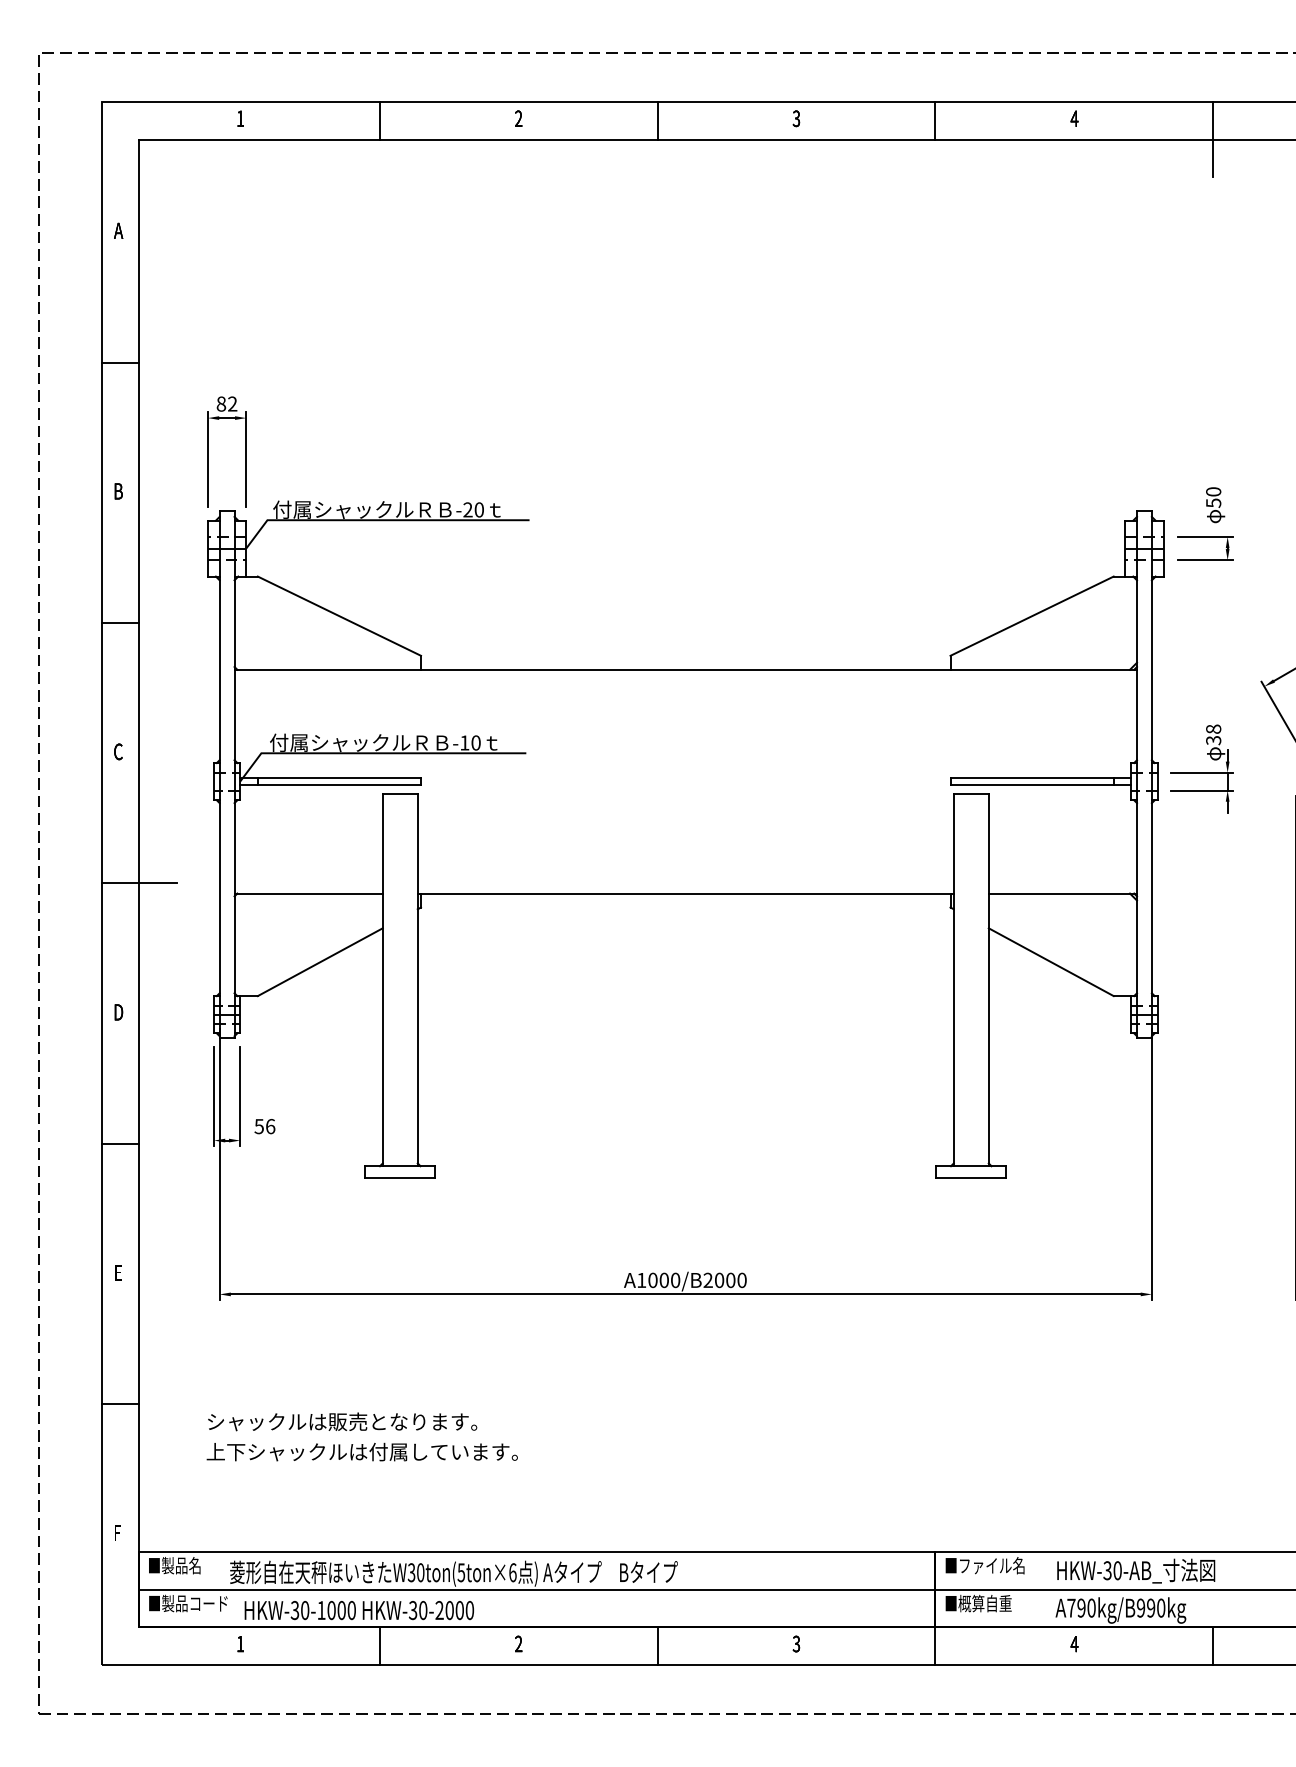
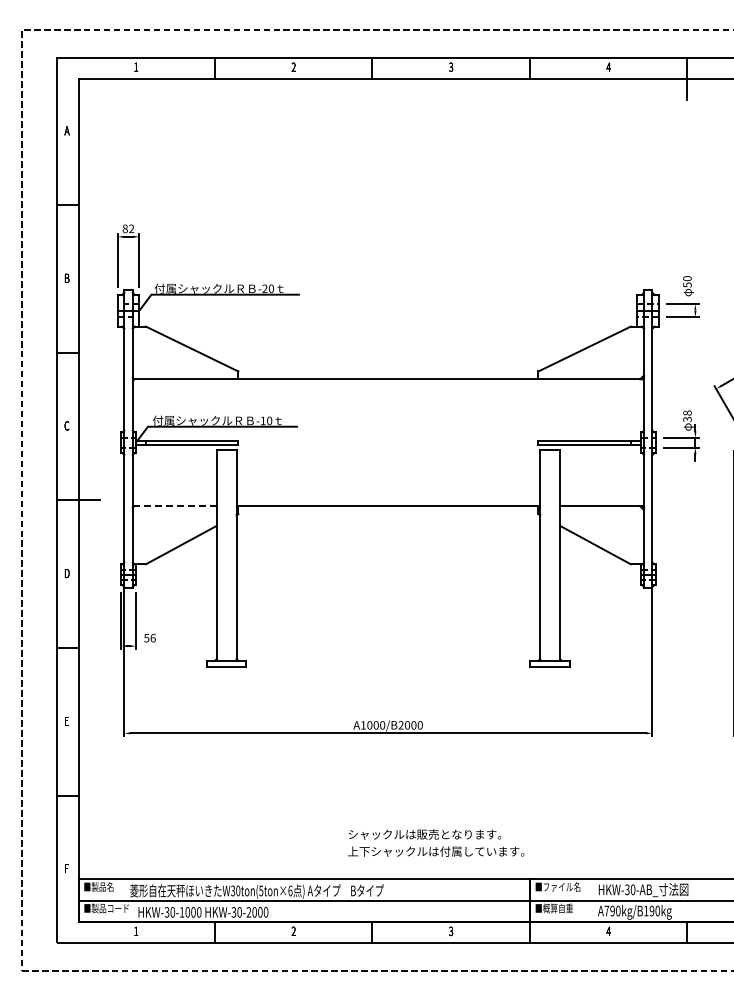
line: (308, 894) -> (174, 506), solid -> dashed
text: (362, 1435) -> (436, 842), moved
text: (1141, 1607) -> (646, 910), A790kg/B990kg -> A790kg/B190kg

